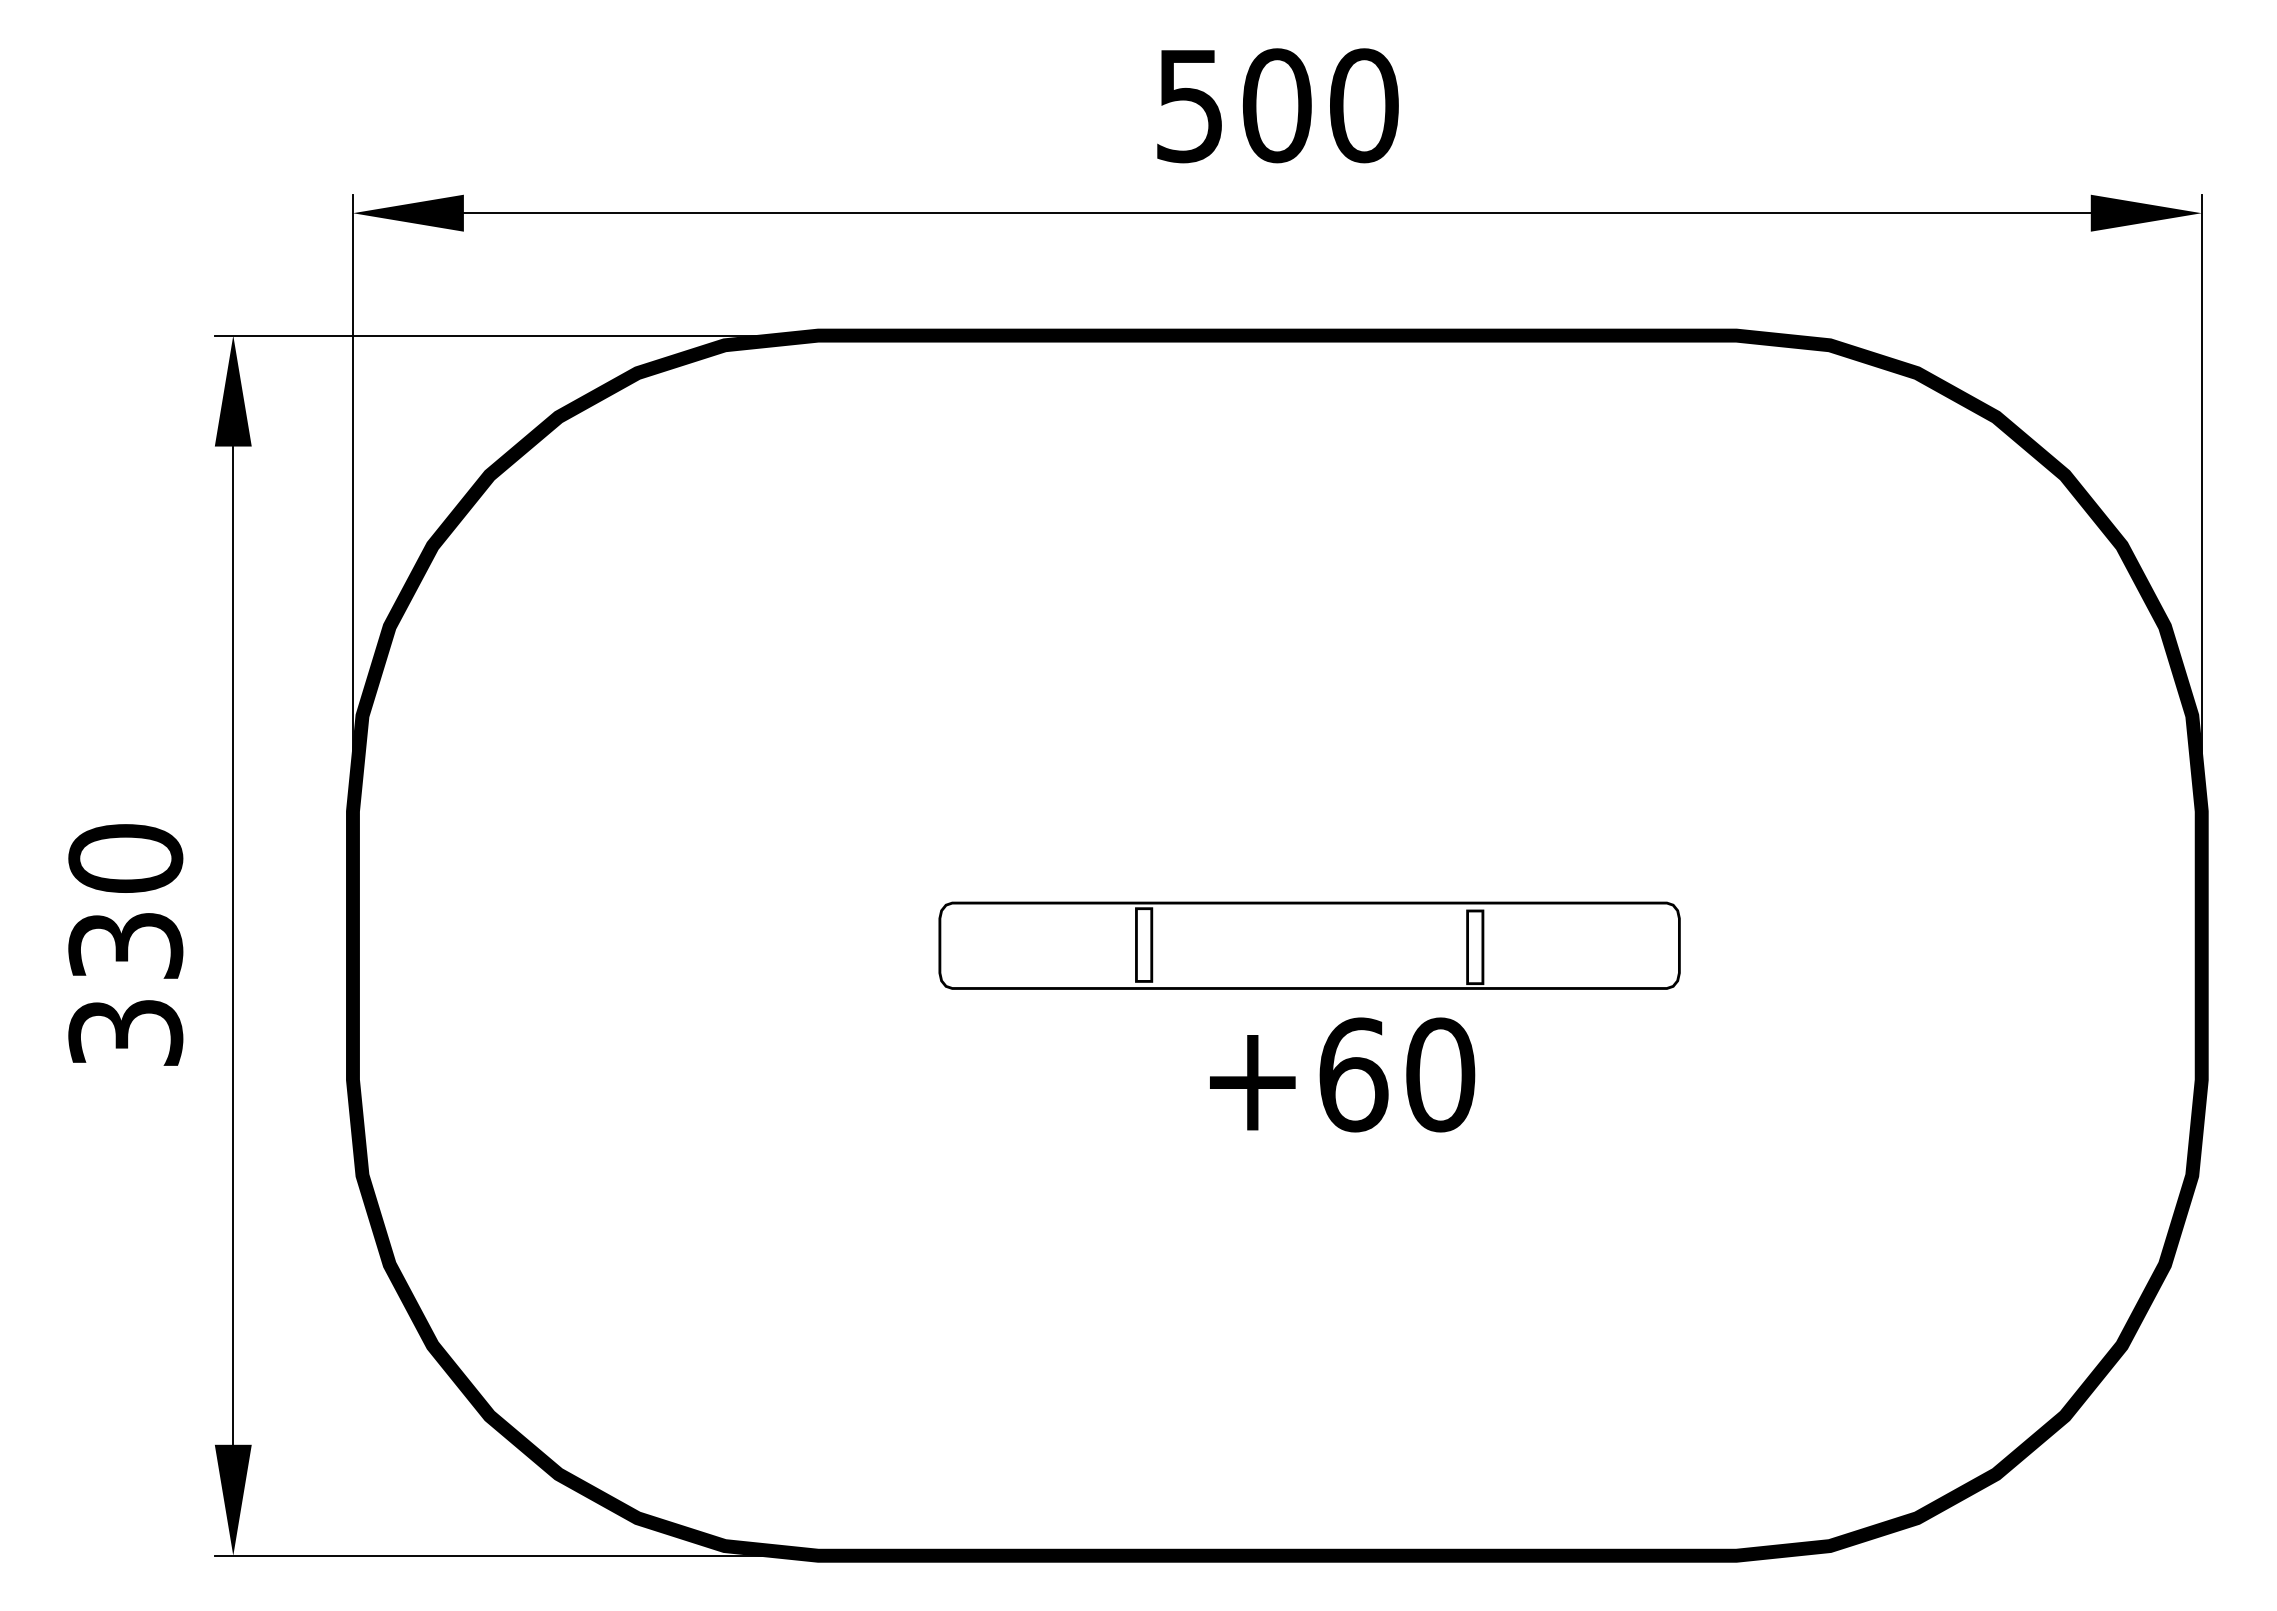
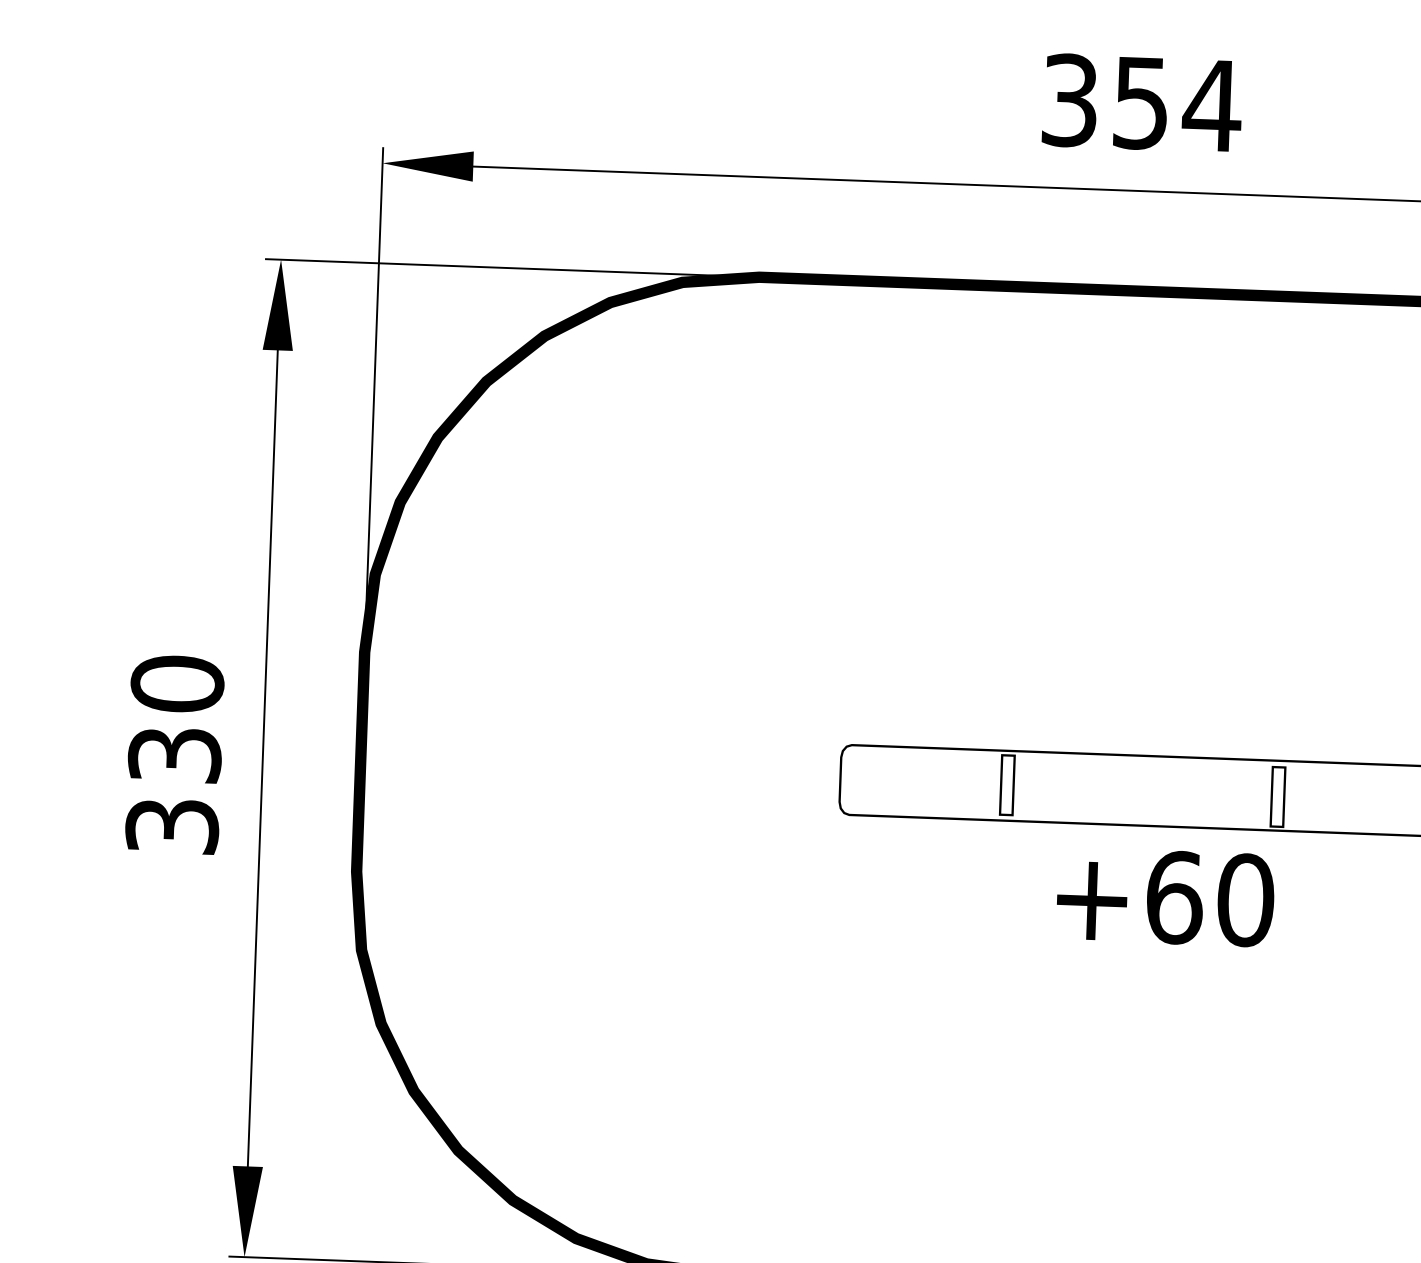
text: (1278, 105) -> (1142, 102), 500 -> 354

